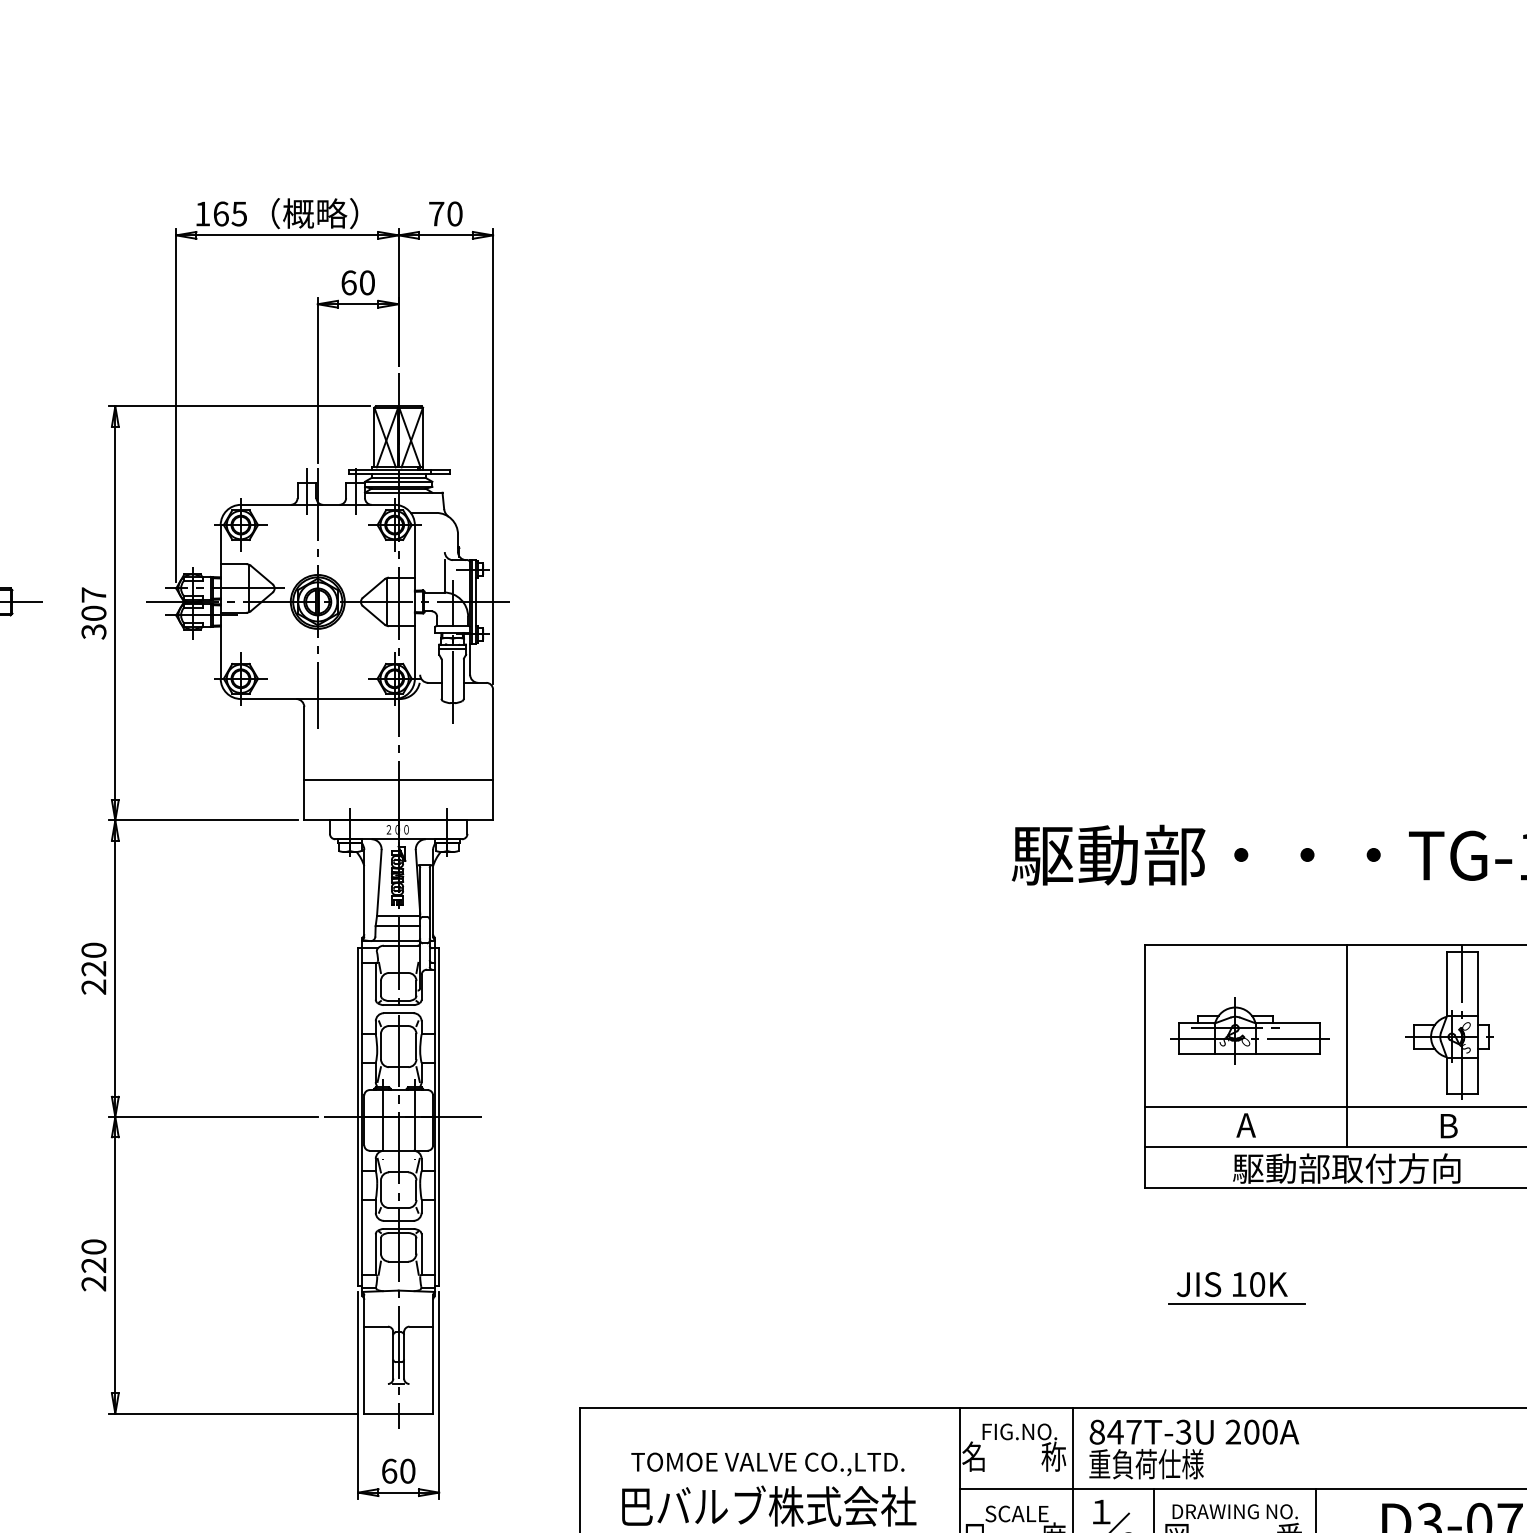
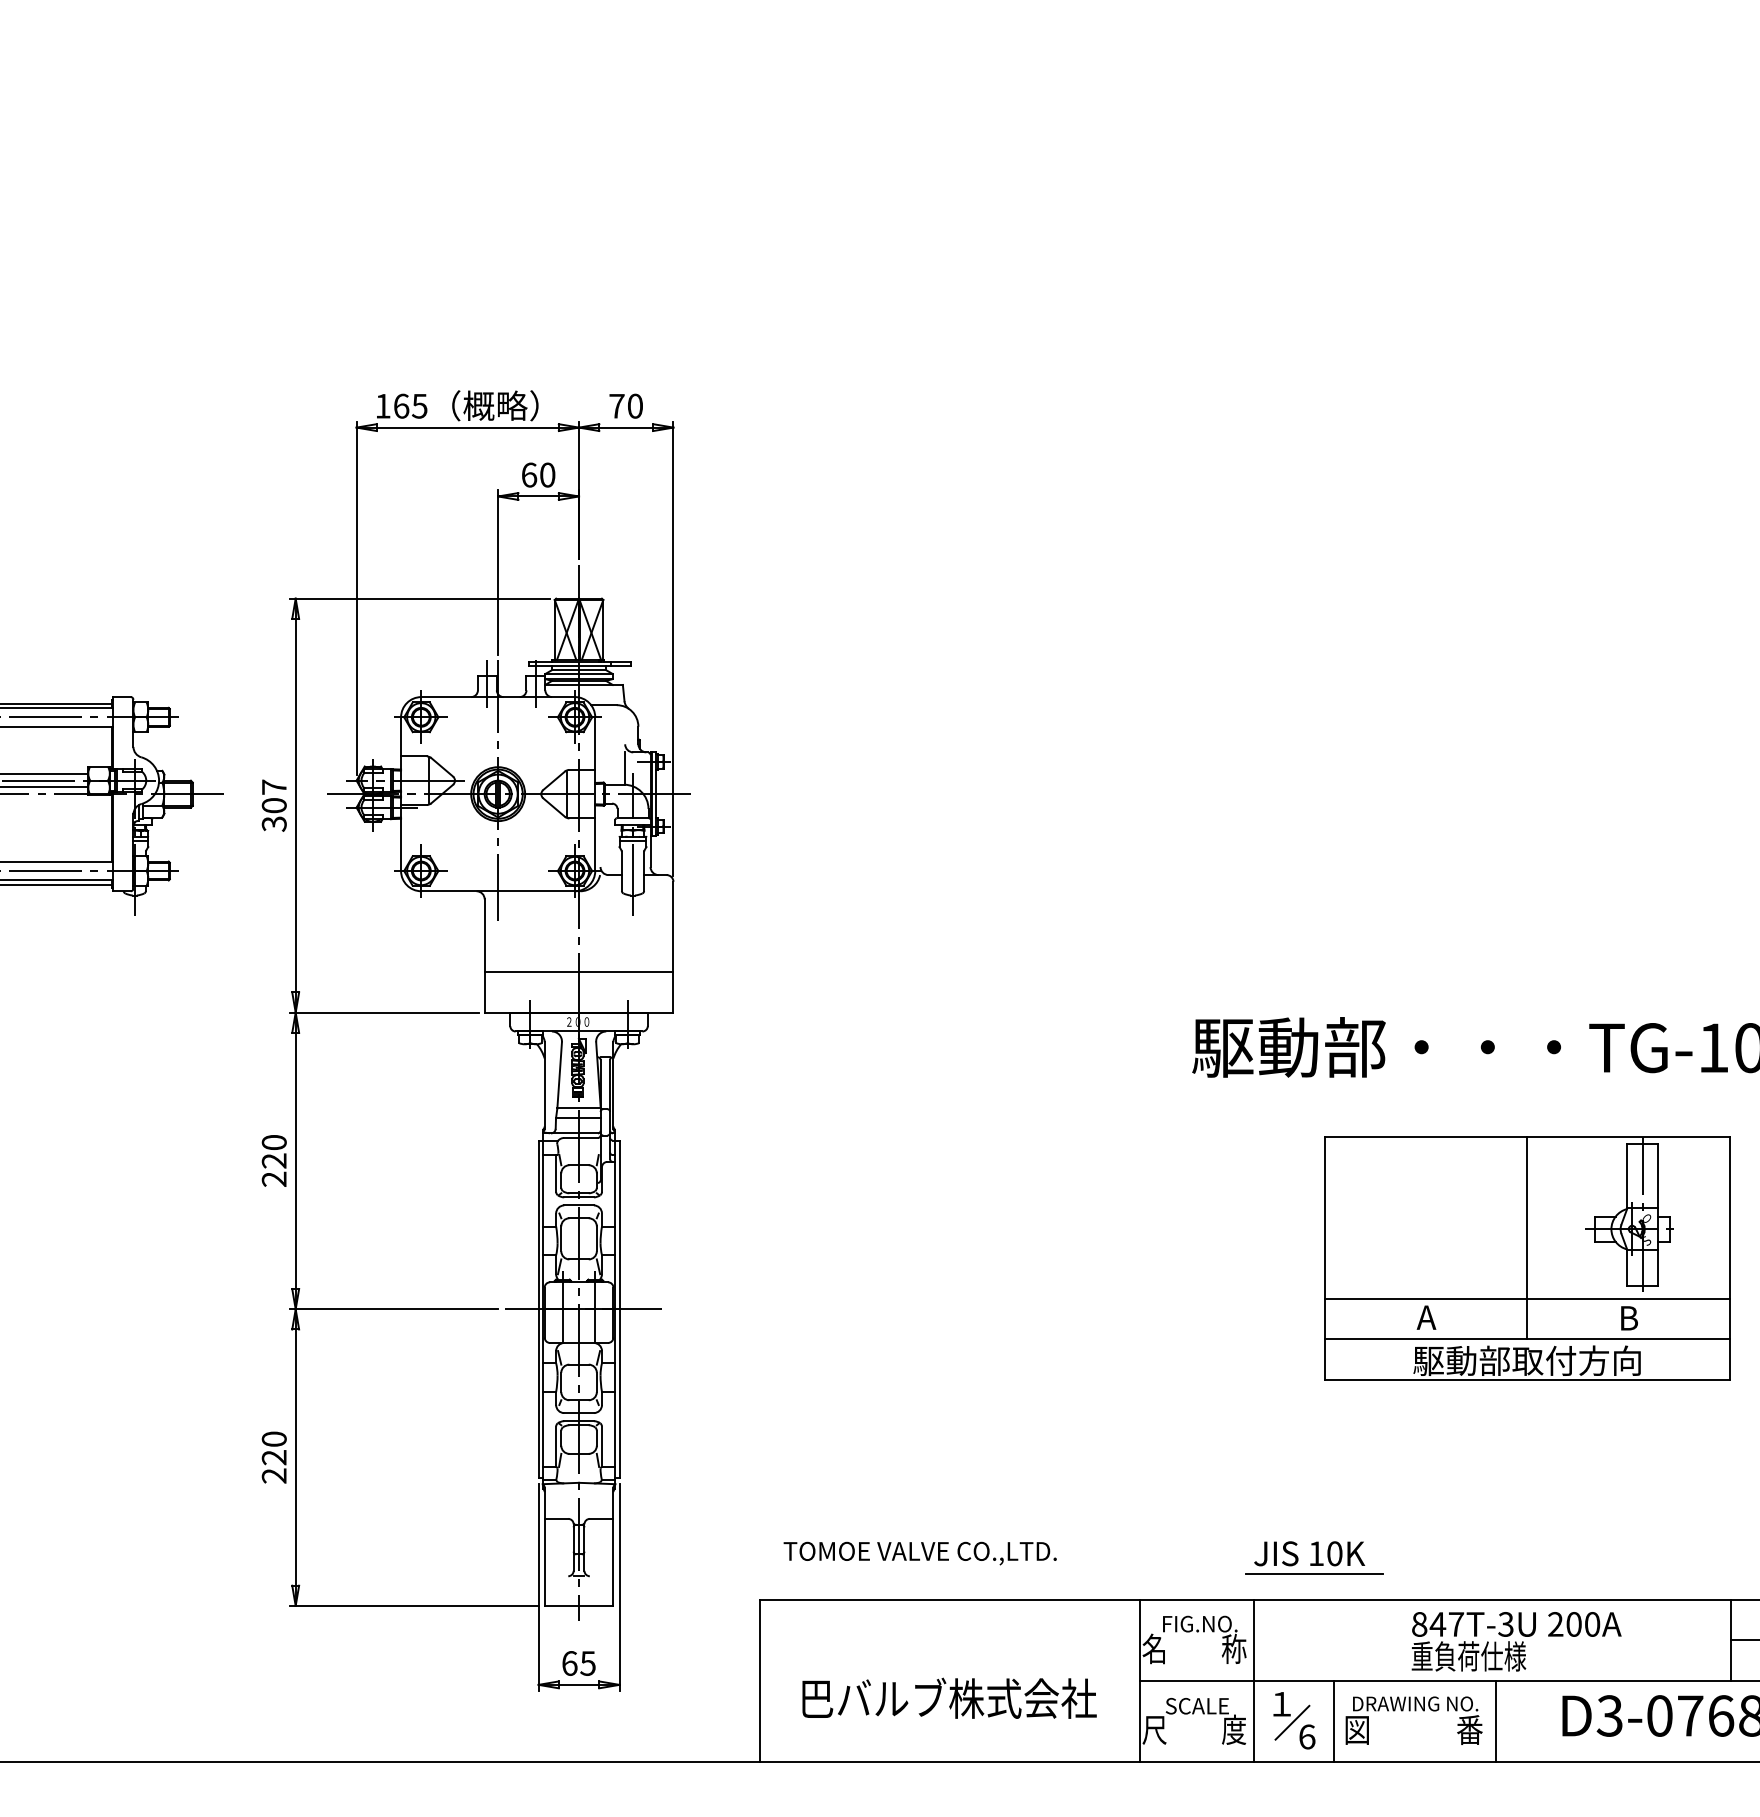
part: (1249, 1031) -> (1429, 1223), removed
part: (1237, 1288) -> (1314, 1557), moved
text: (1194, 1449) -> (1516, 1641), moved
text: (767, 1464) -> (919, 1553), moved
text: (407, 1471) -> (587, 1663), 60 -> 65

